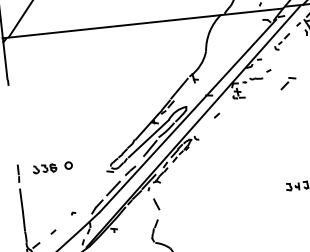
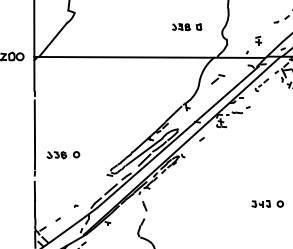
part: (288, 83) -> (218, 79), moved
line: (12, 127) -> (34, 130), added
part: (52, 168) -> (63, 155), moved

